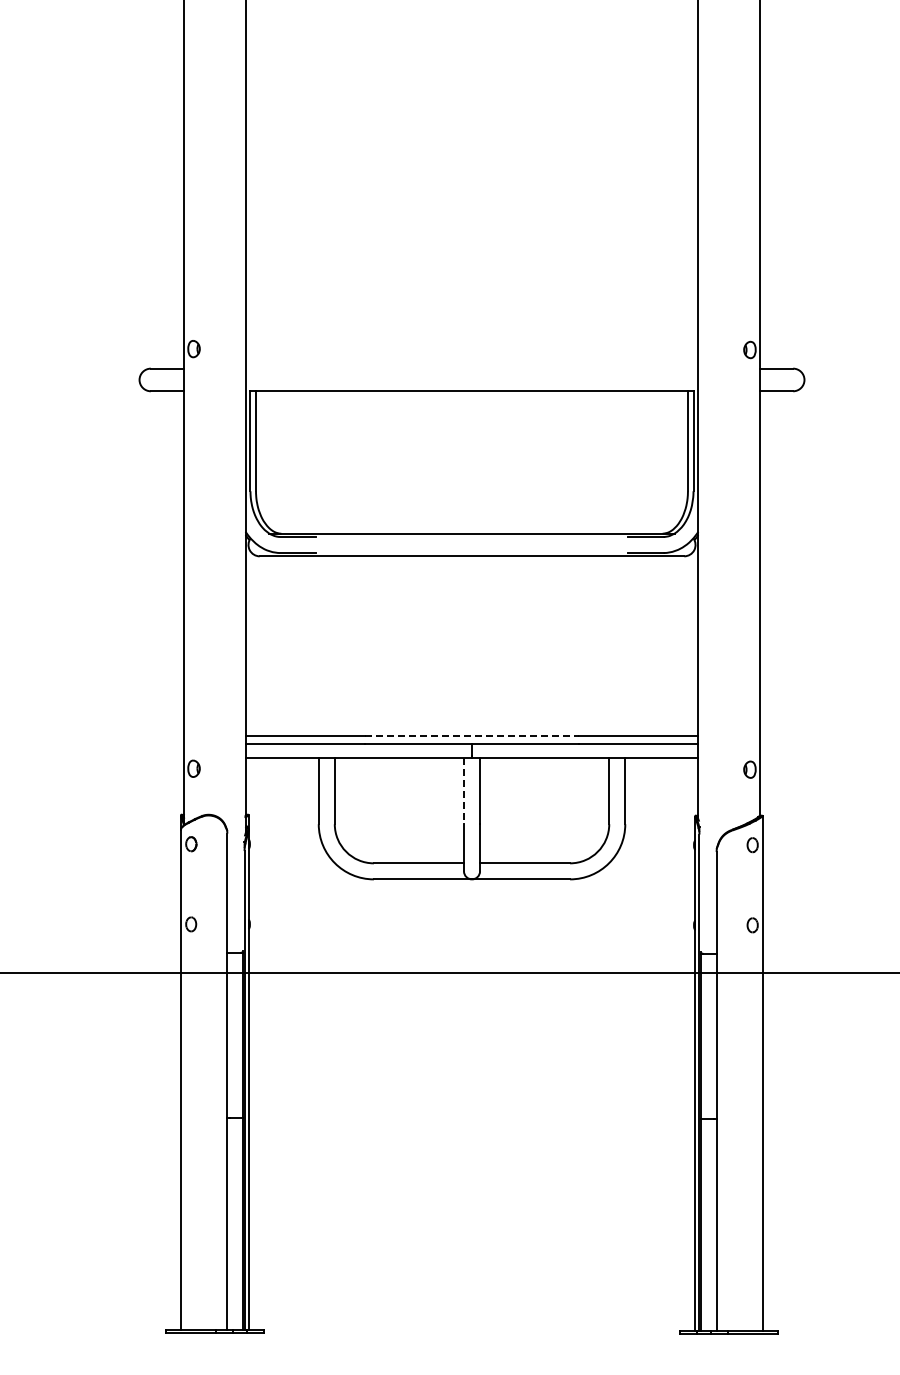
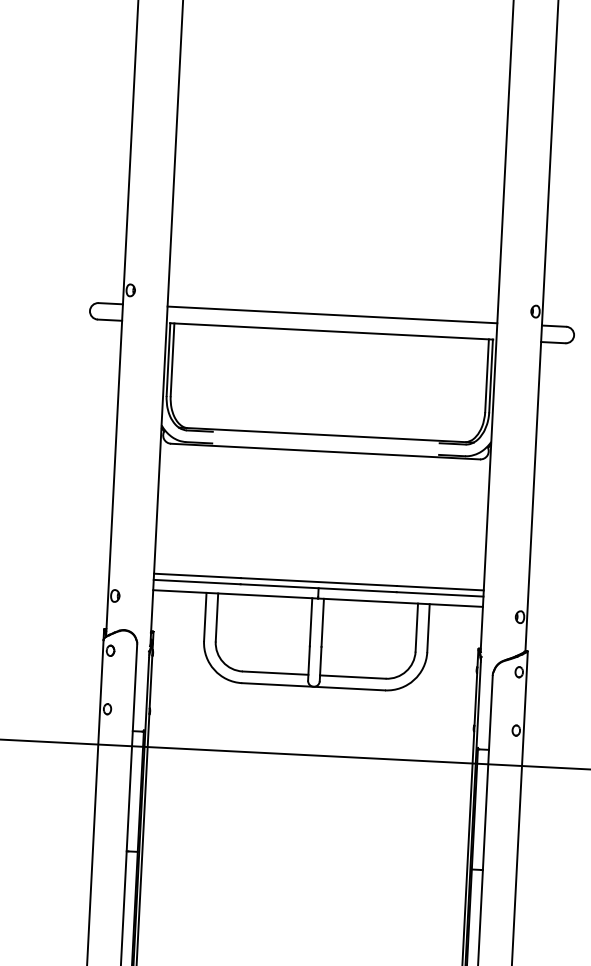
line: (471, 368) -> (332, 314), added
line: (472, 735) -> (319, 582), dashed -> solid
line: (464, 791) -> (311, 622), dashed -> solid

